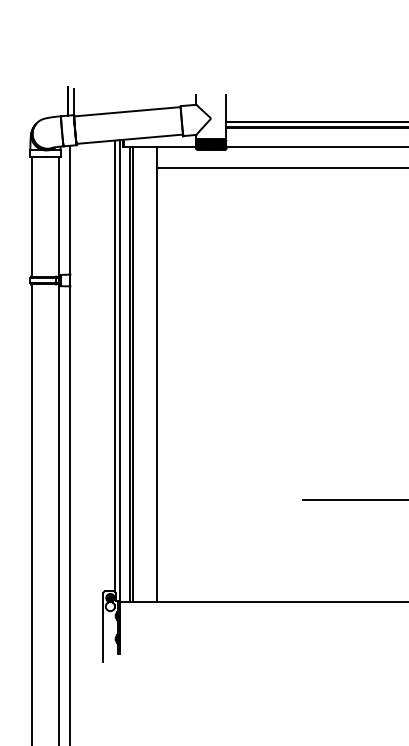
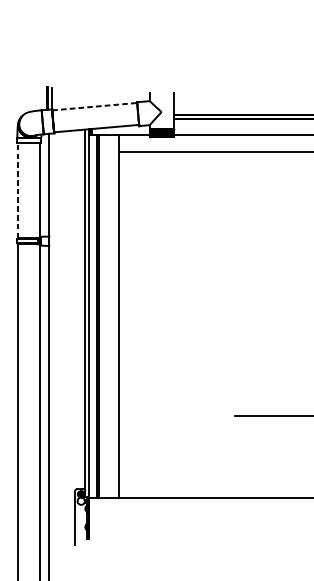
line: (127, 111) -> (94, 106), solid -> dashed
line: (31, 216) -> (18, 190), solid -> dashed

